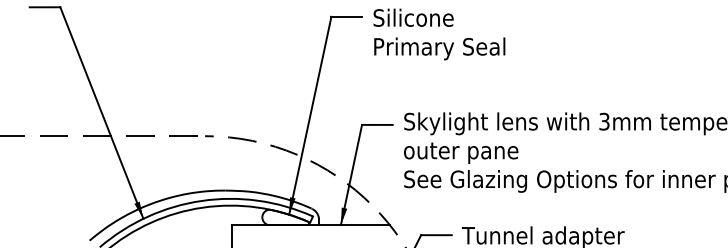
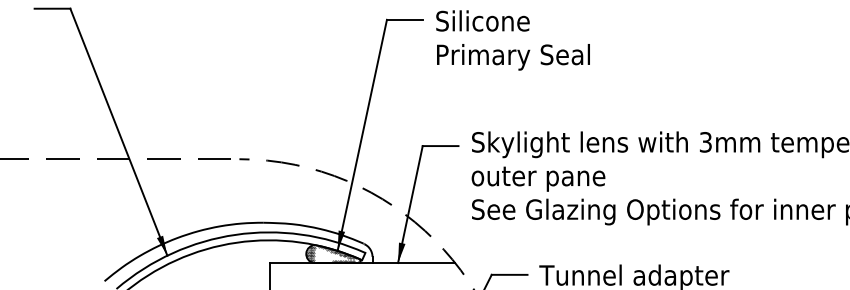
hatch: (285, 216) -> (333, 253), added

